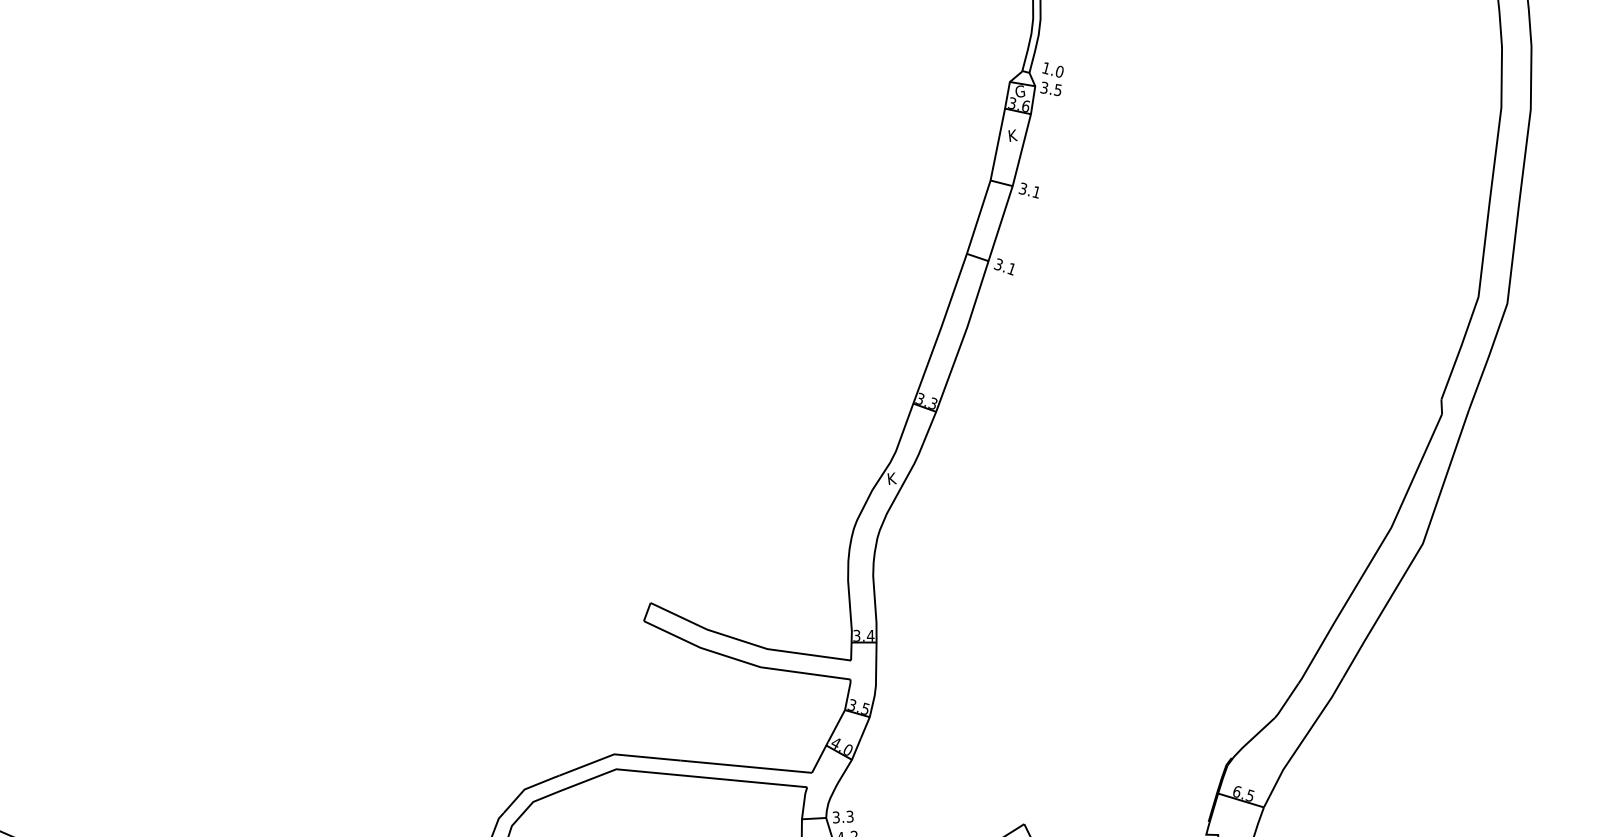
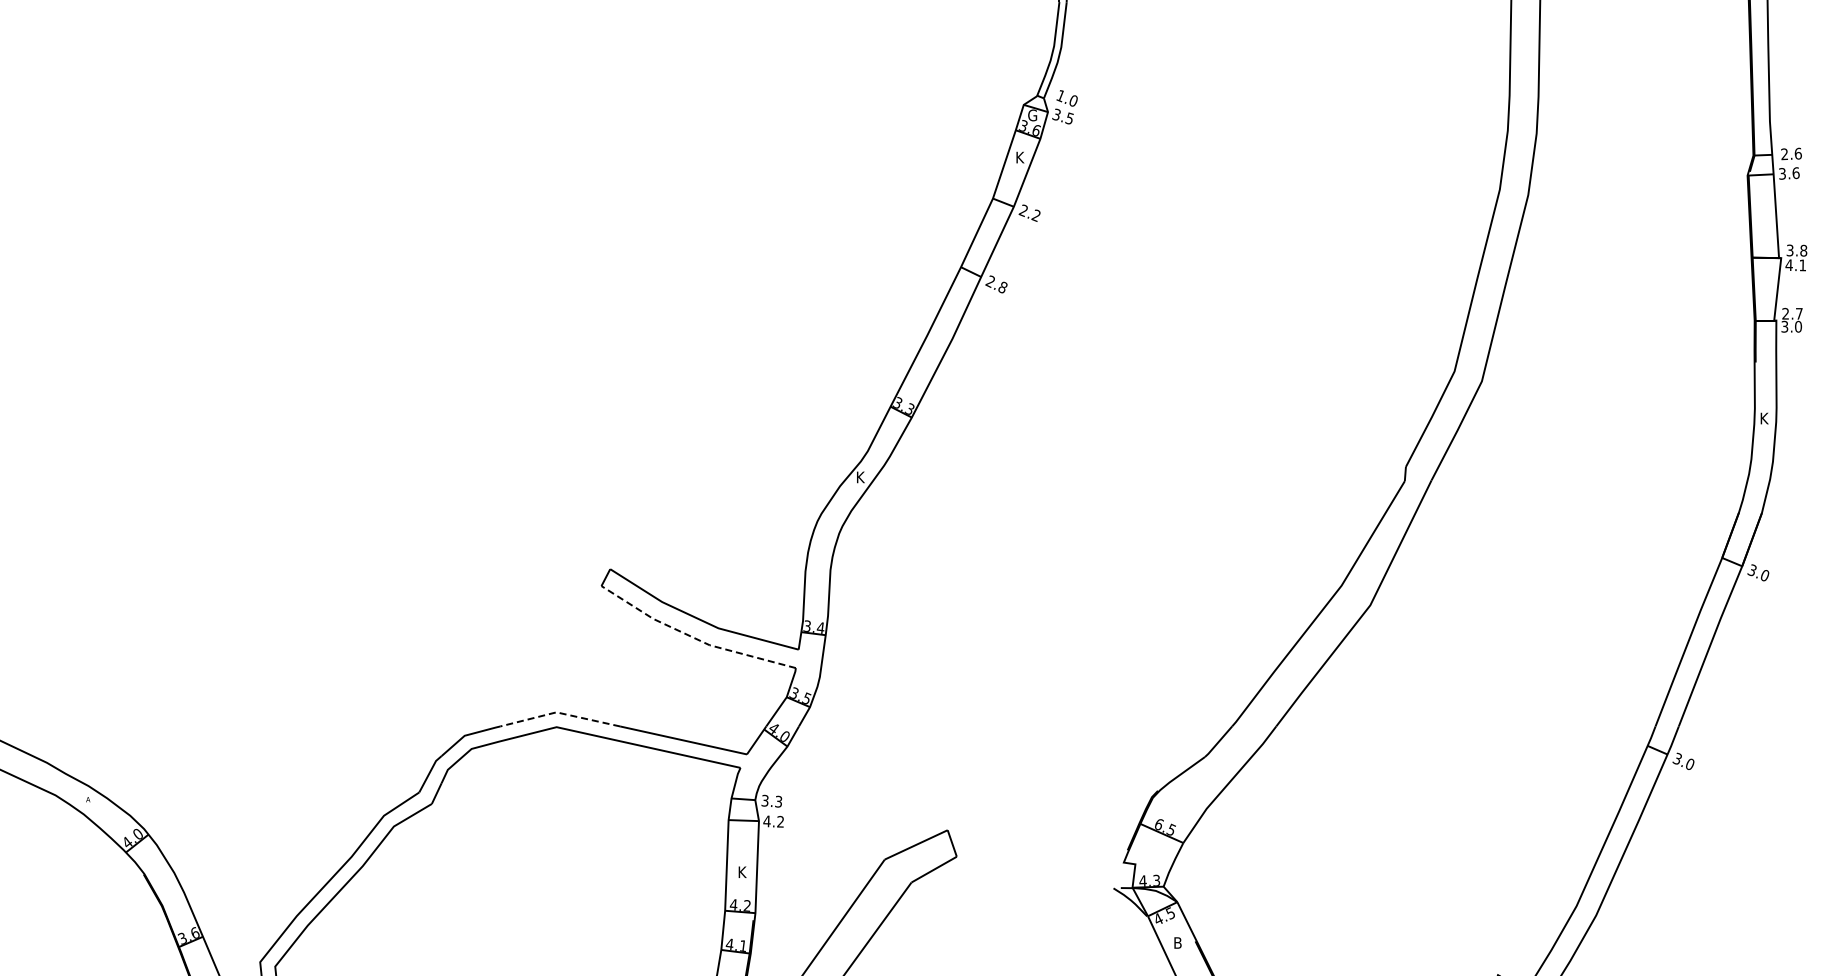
text: (1029, 189) -> (1029, 212), 3.1 -> 2.2
text: (1004, 266) -> (996, 284), 3.1 -> 2.8
line: (743, 661) -> (693, 637), solid -> dashed
line: (617, 754) -> (559, 712), solid -> dashed

